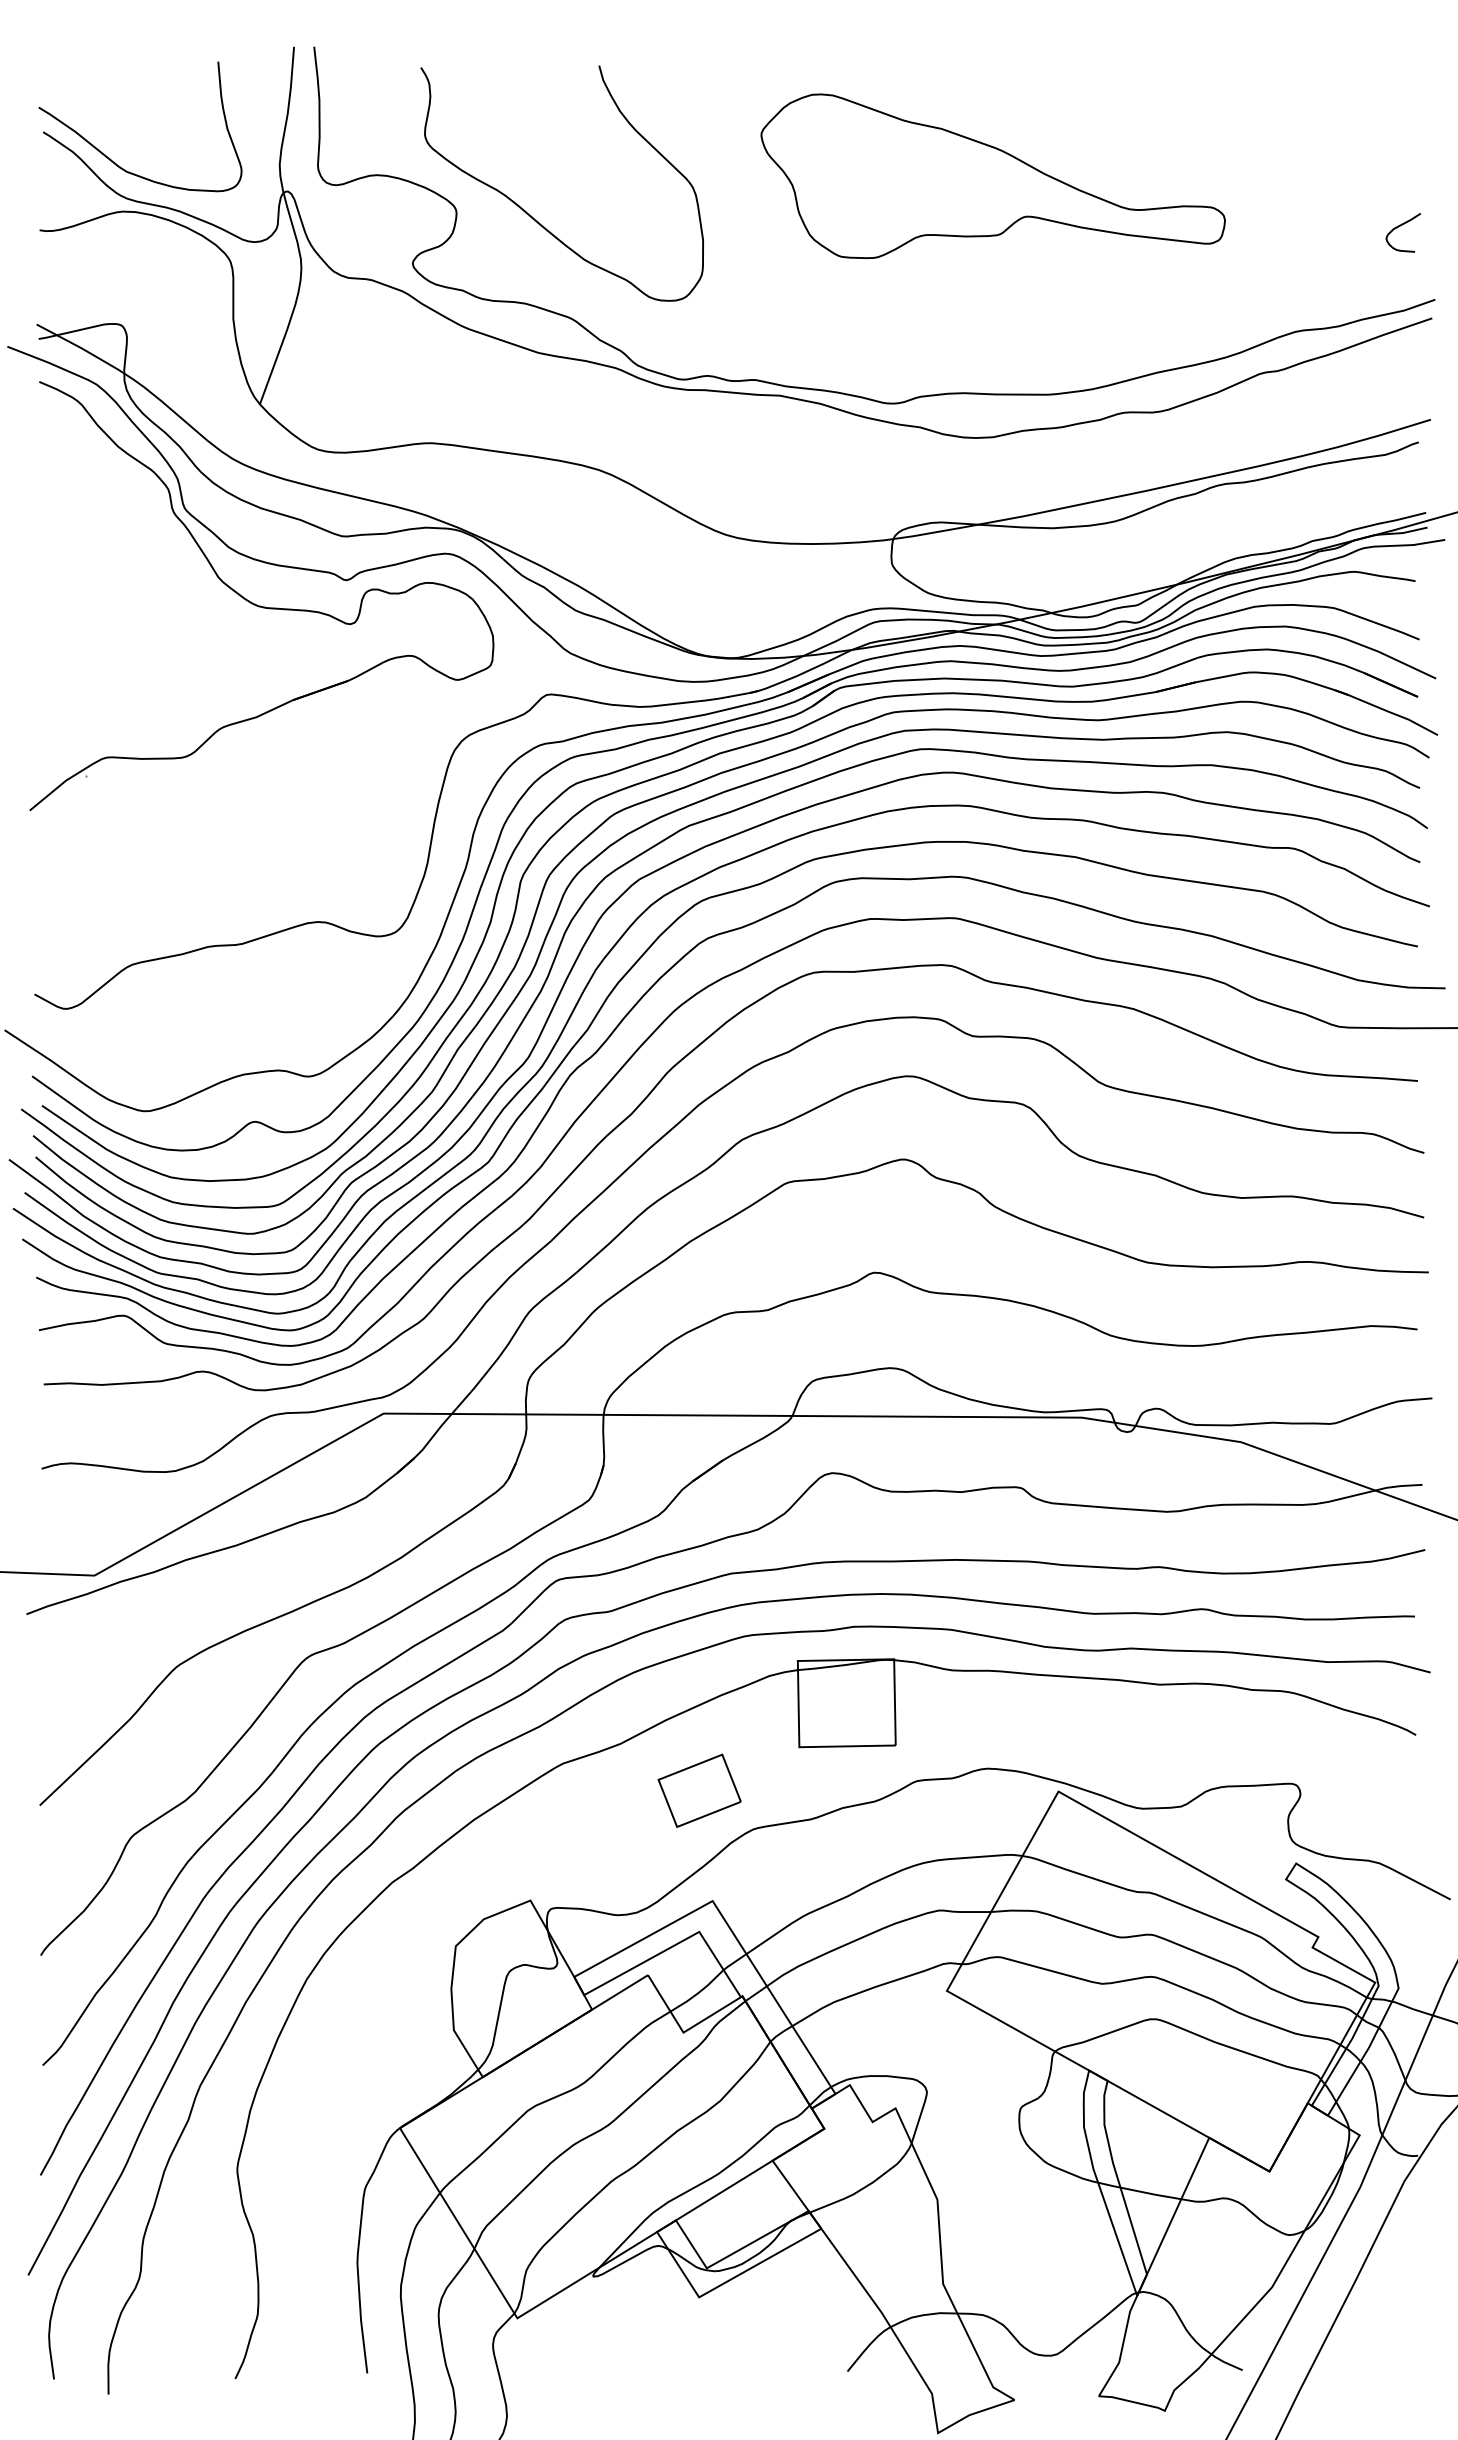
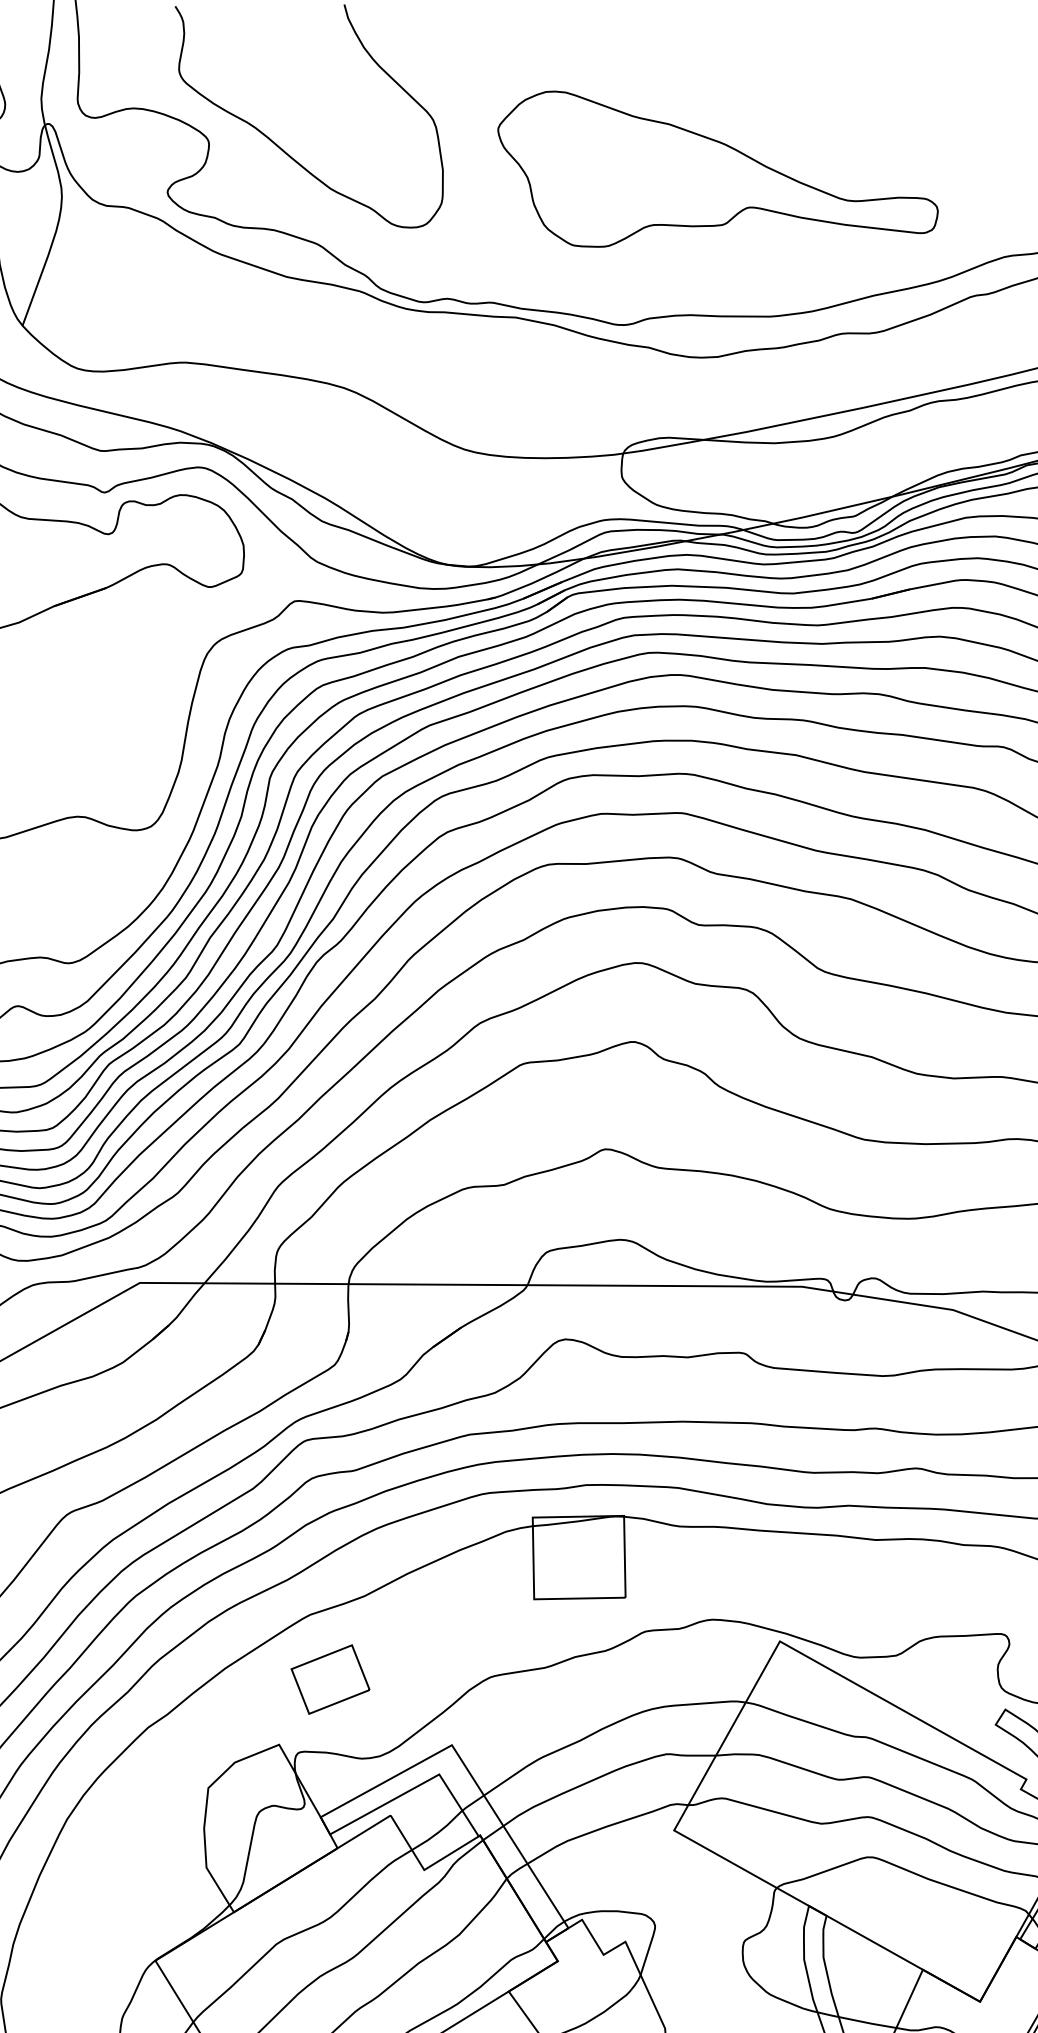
part: (992, 176) -> (717, 169), moved
part: (699, 1790) -> (330, 1679), moved

